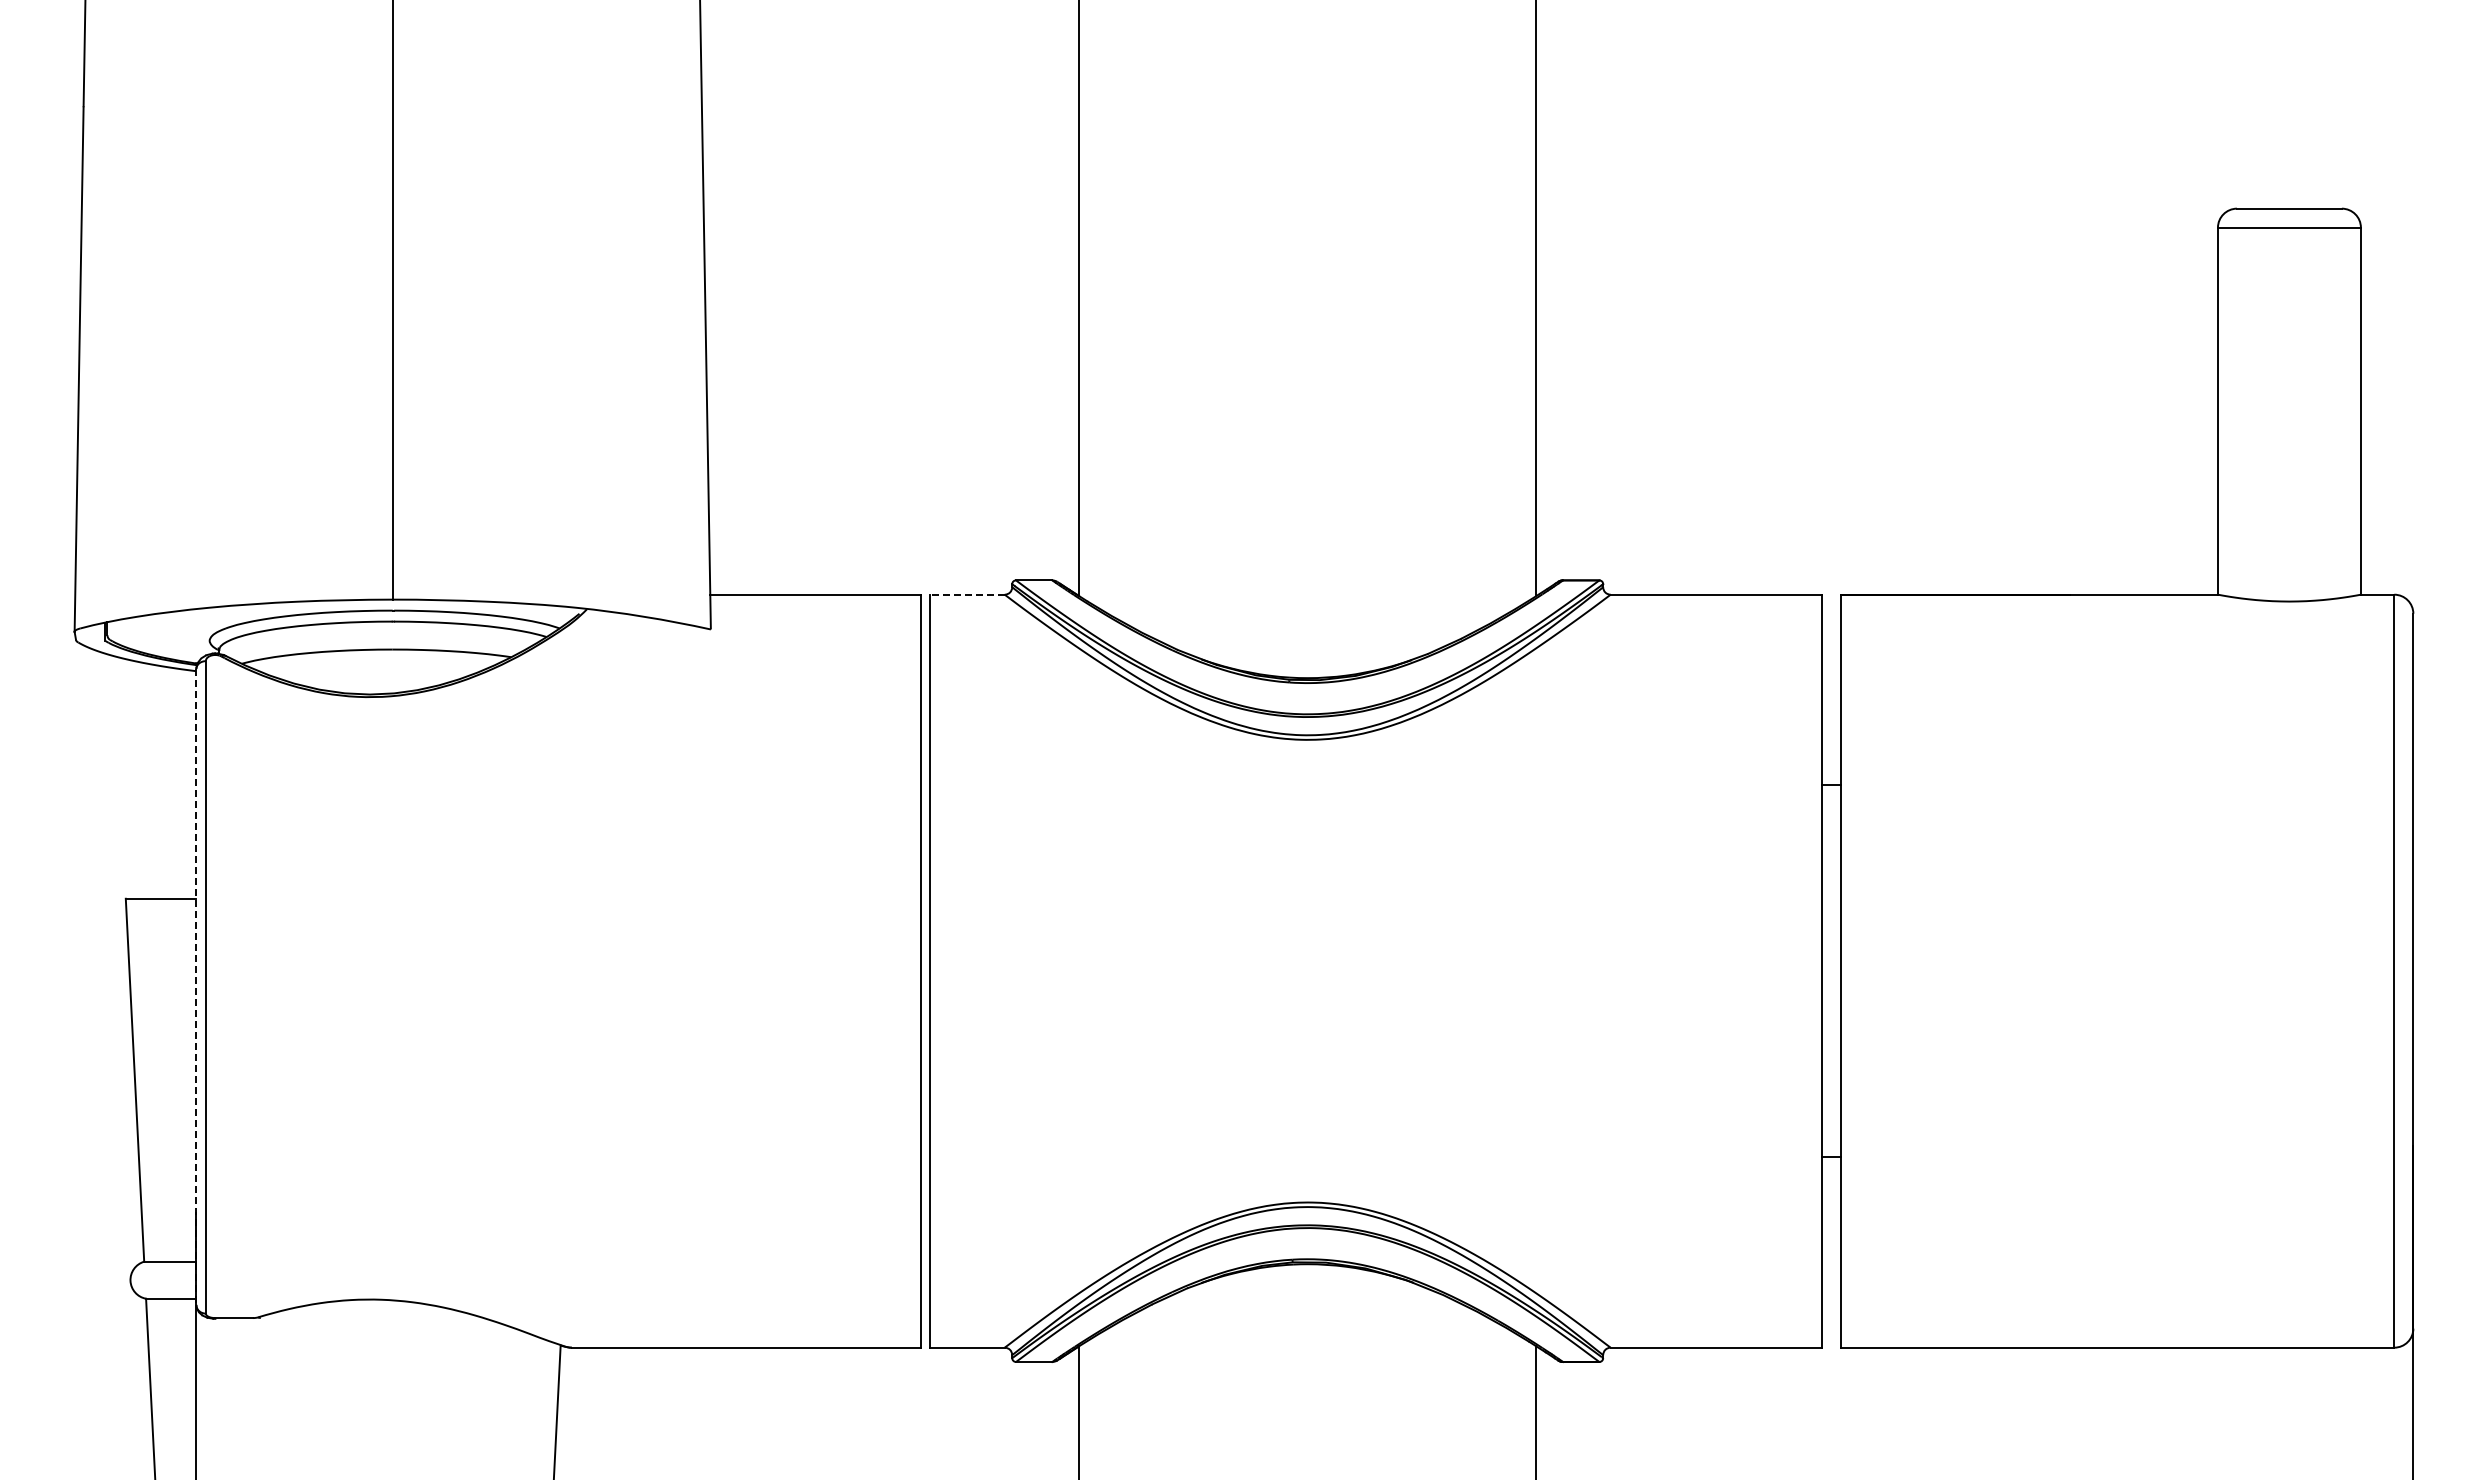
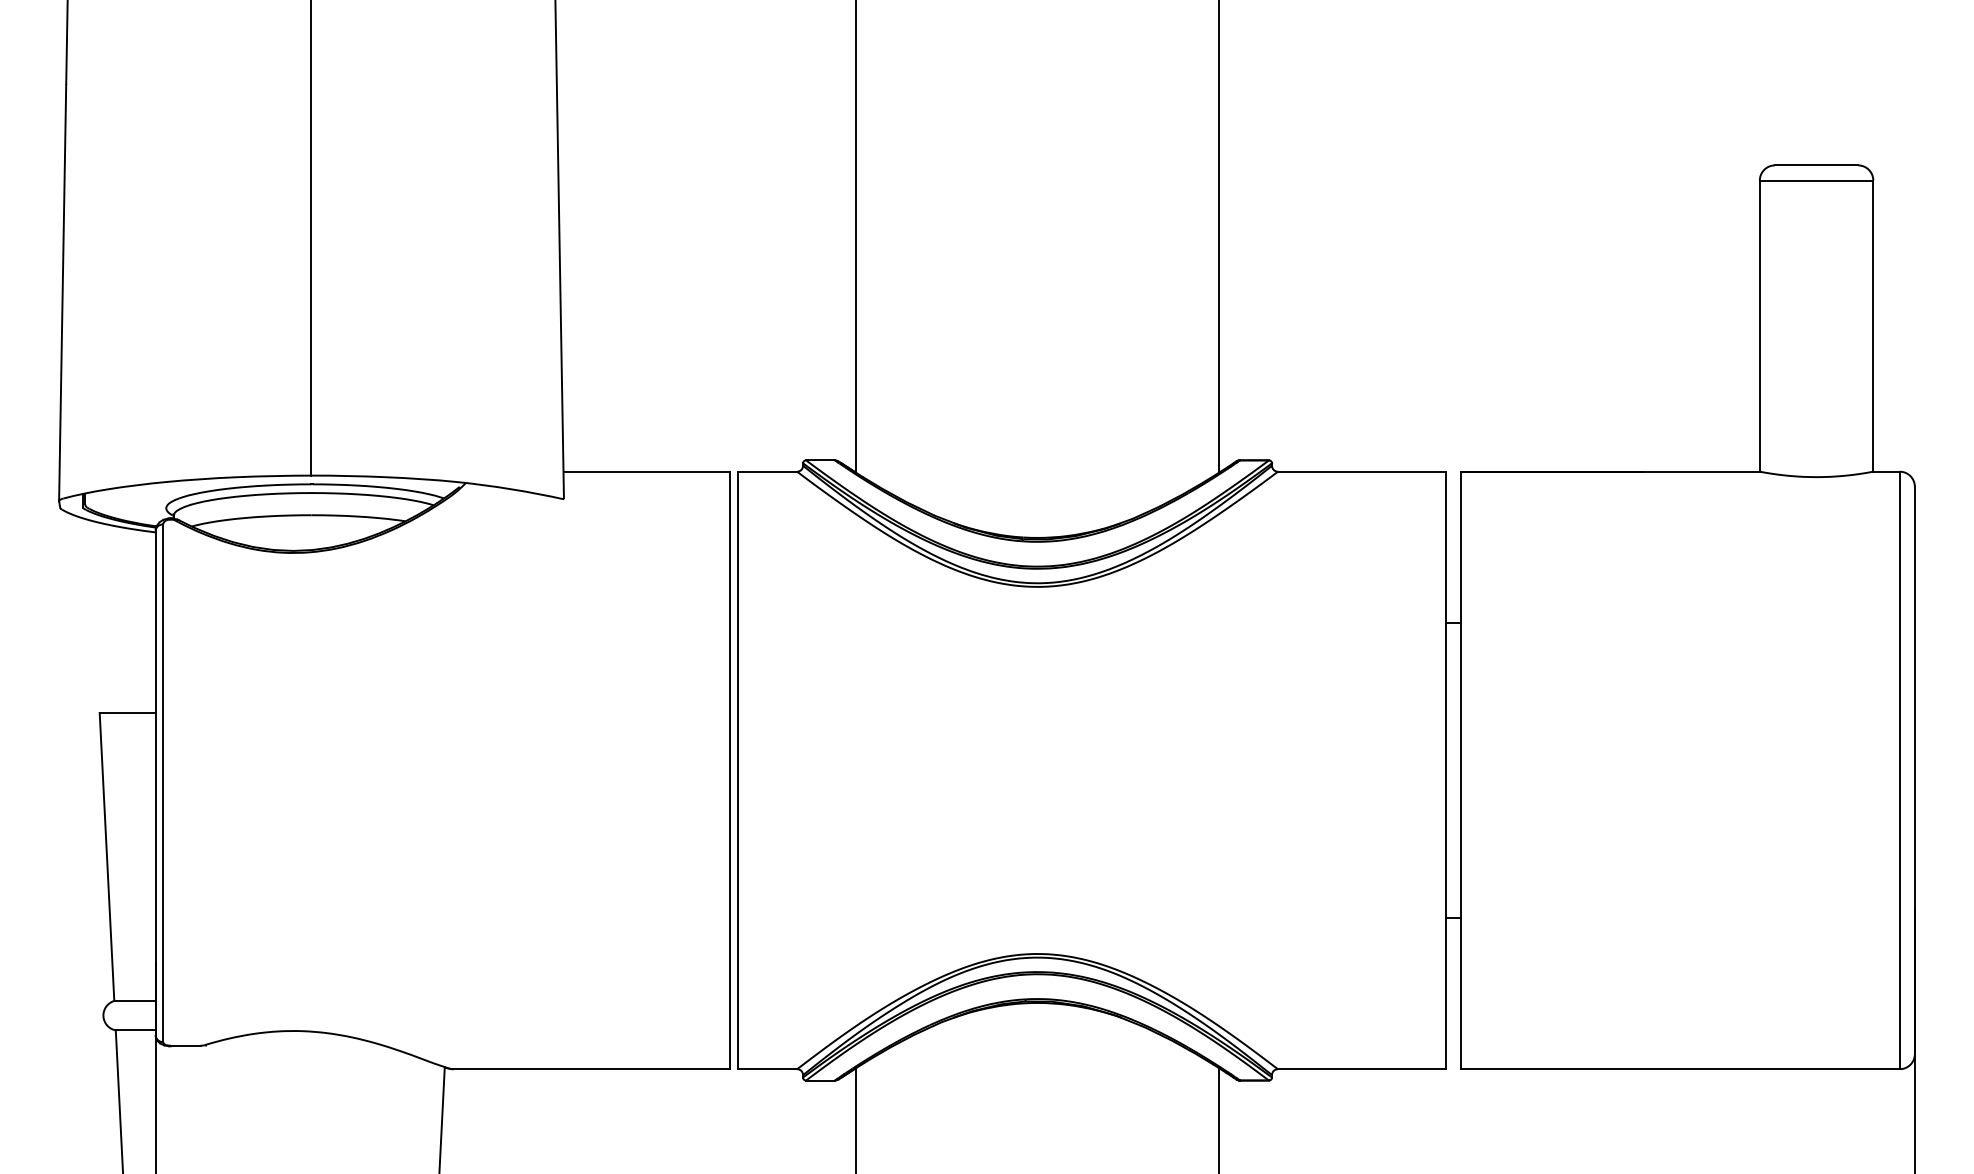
line: (967, 594) -> (767, 471), dashed -> solid
line: (196, 986) -> (155, 782), dashed -> solid

